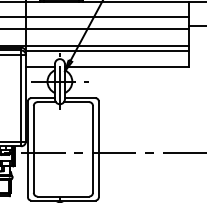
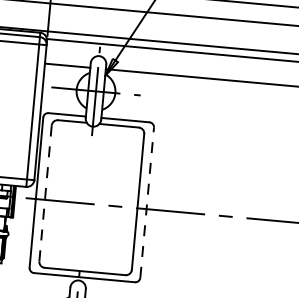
line: (98, 148) -> (146, 201), solid -> dashed
line: (33, 149) -> (45, 193), solid -> dashed

